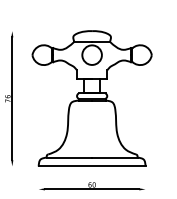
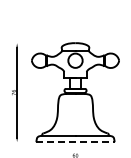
line: (93, 166) -> (76, 142), solid -> dashed

